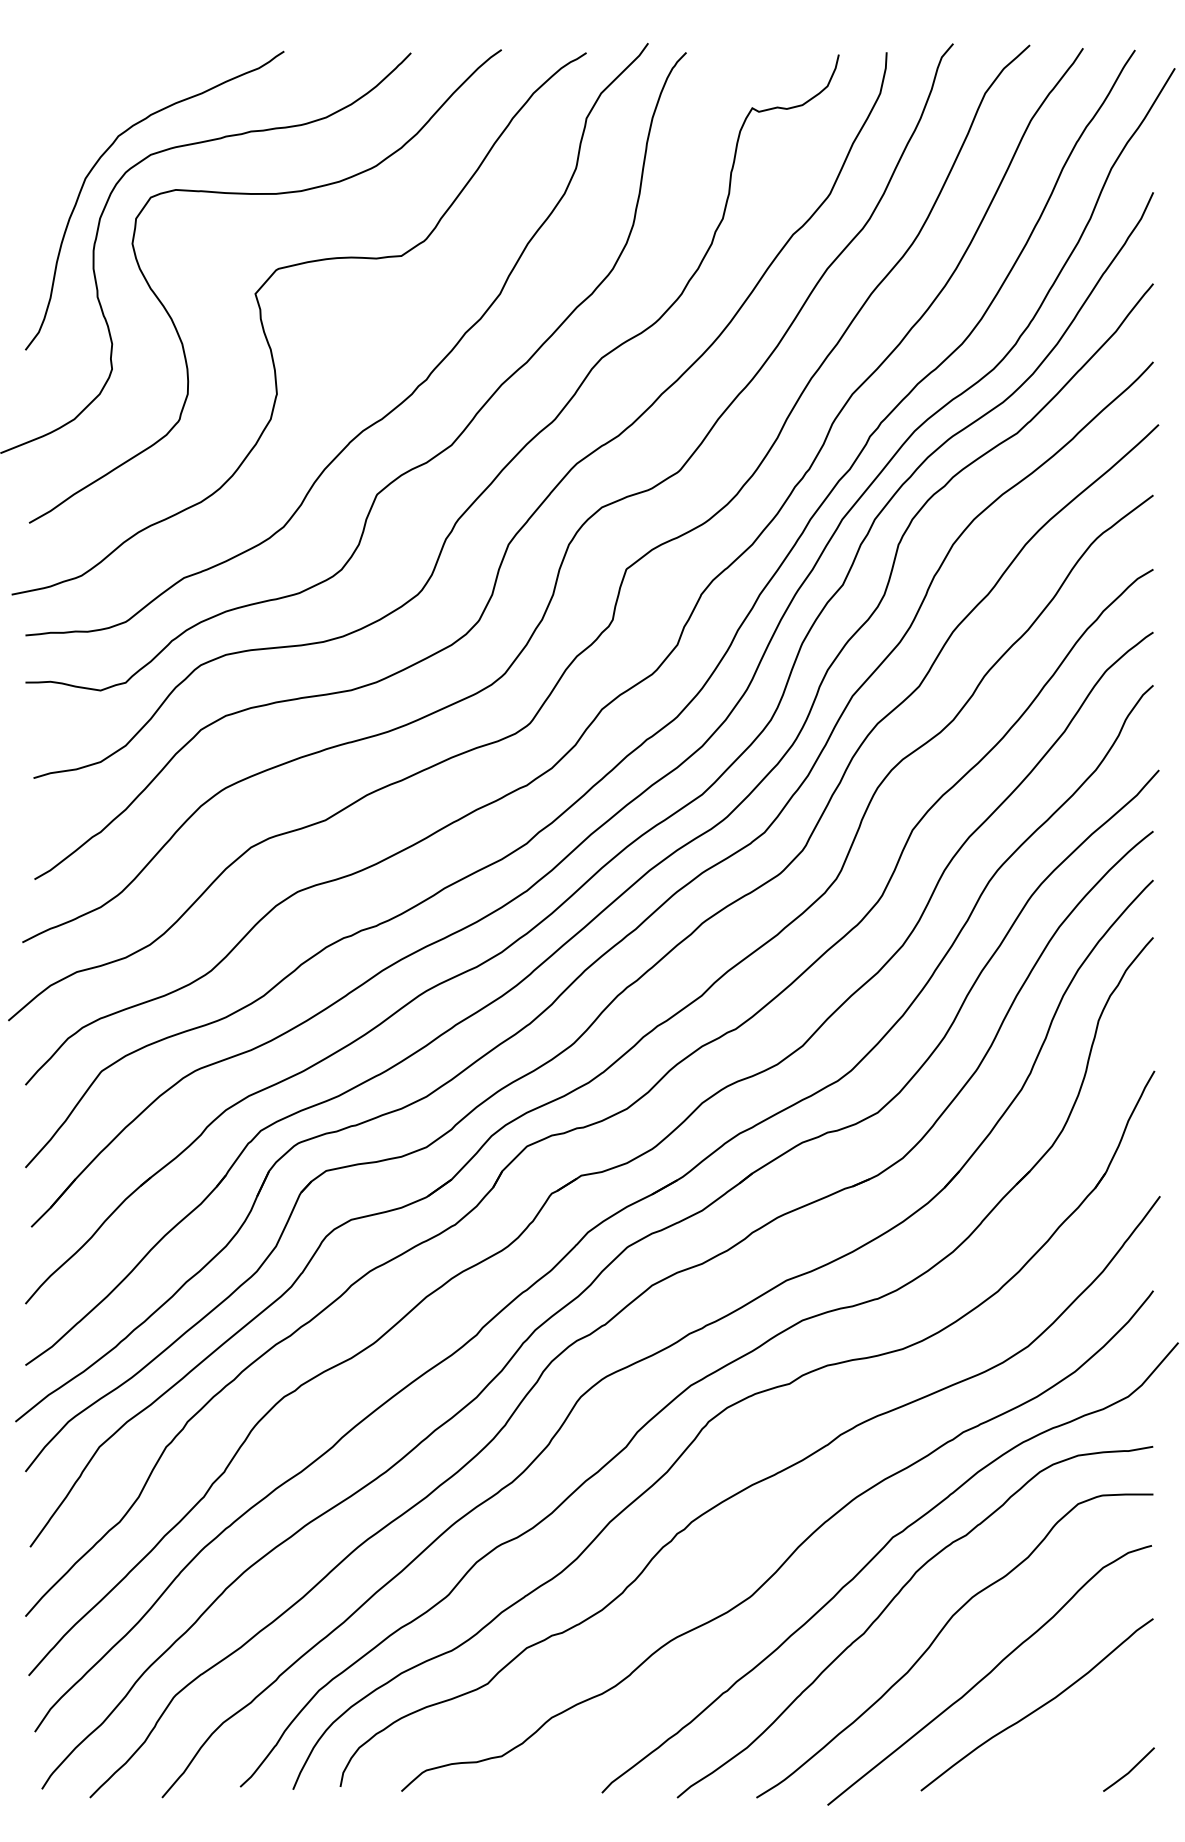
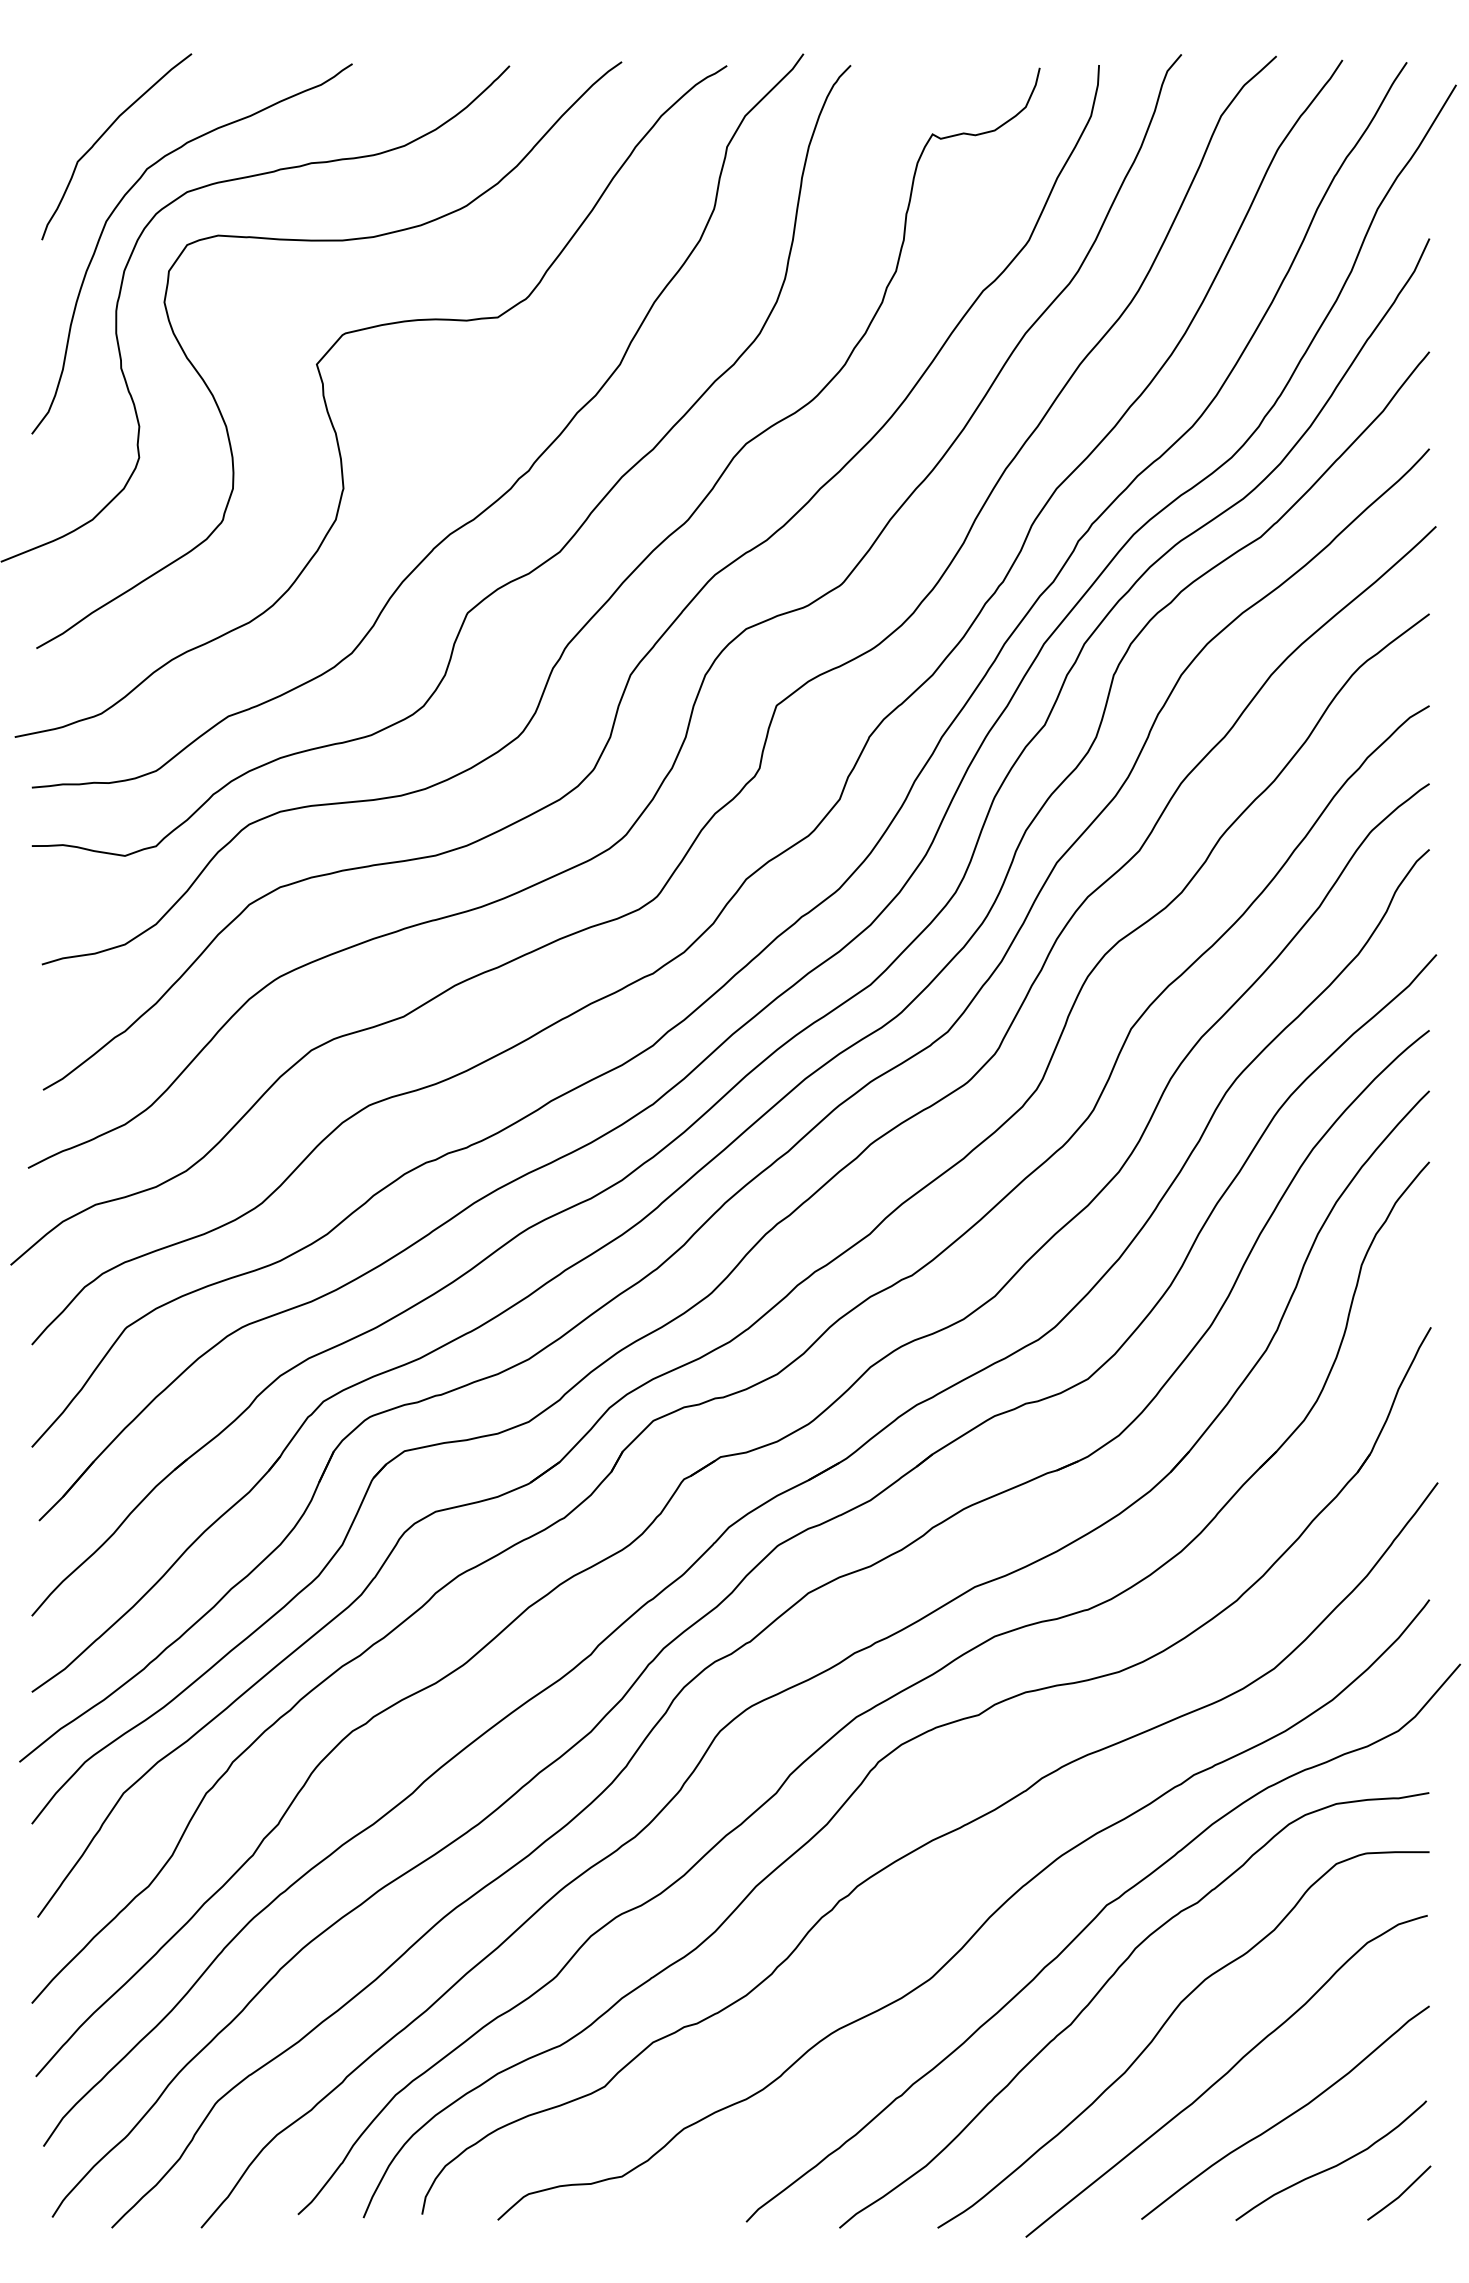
curve: (84, 108) -> (104, 134), added
curve: (1076, 1747) -> (1334, 2165), added

